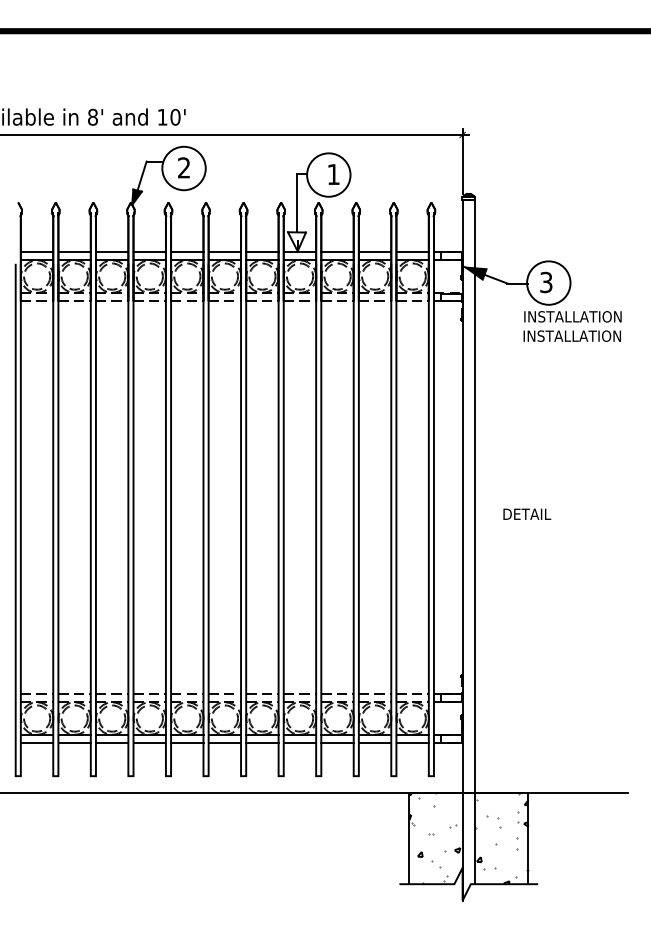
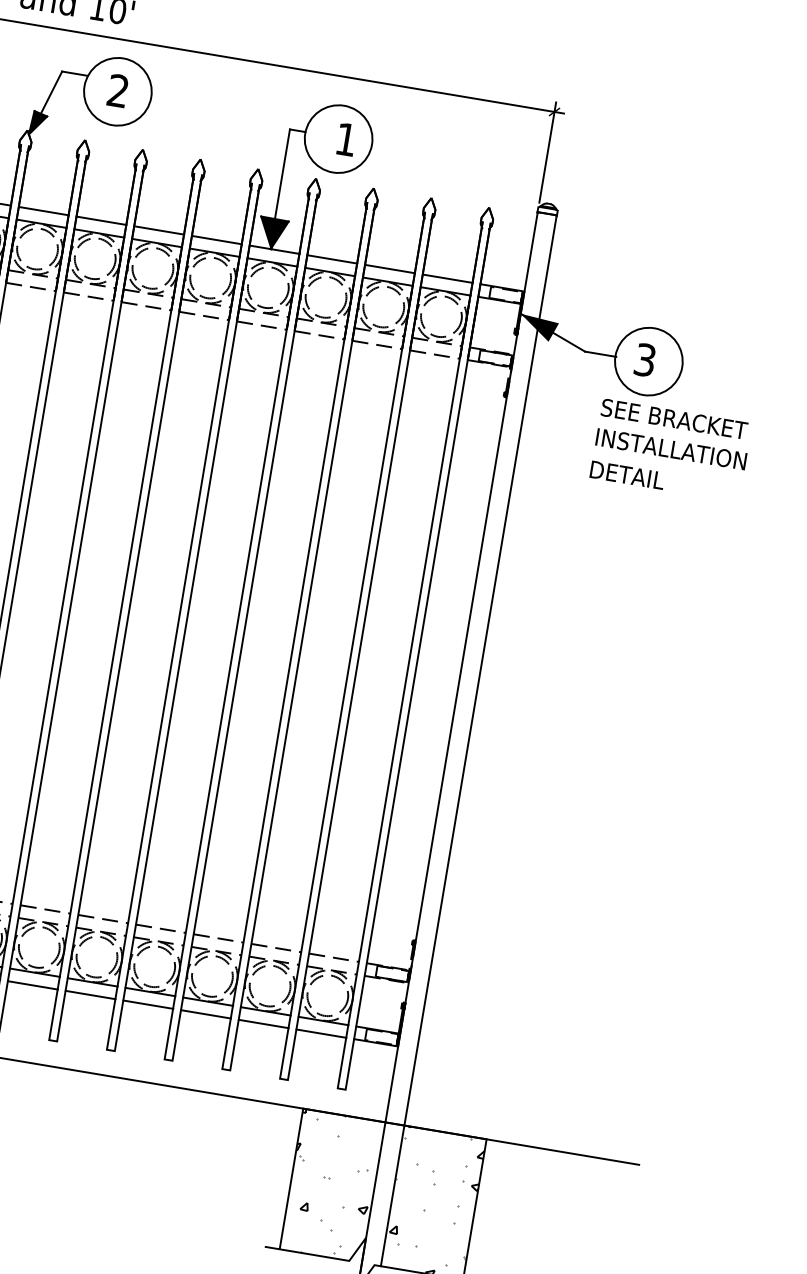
fill: (296, 241) -> (271, 232), added
text: (572, 316) -> (676, 419), INSTALLATION -> SEE BRACKET
text: (527, 513) -> (627, 474), moved

